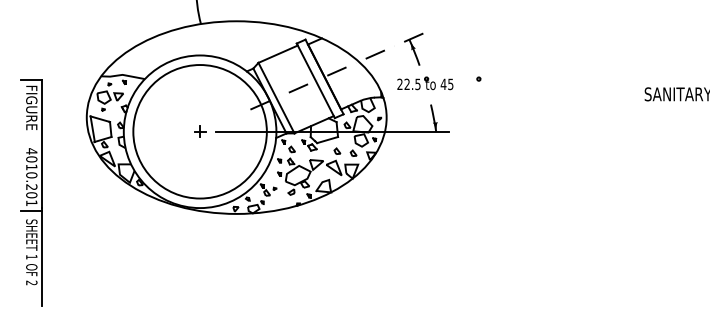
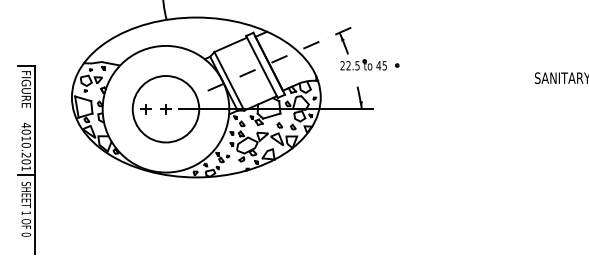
part: (425, 83) -> (363, 65), moved
part: (176, 131) -> (146, 109), added
circle: (199, 131) -> (165, 109), size x0.6
text: (31, 282) -> (26, 234), 2 -> 0

